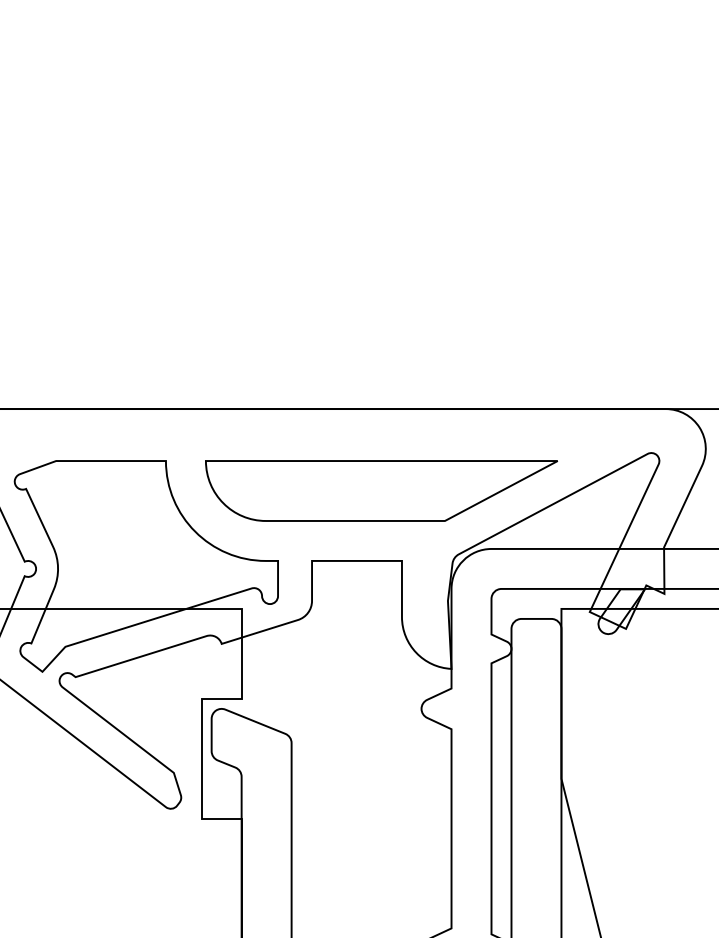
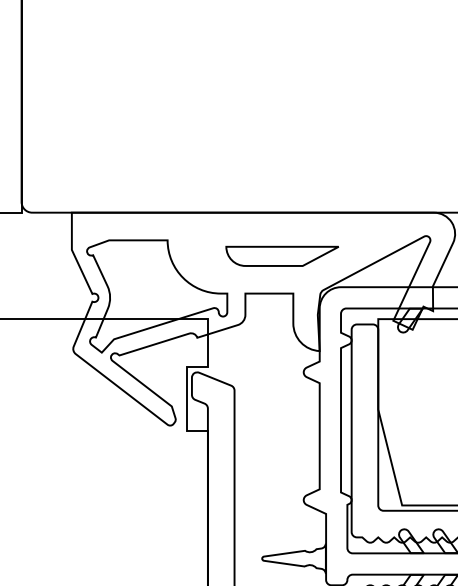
part: (381, 491) -> (282, 256), size x0.6

